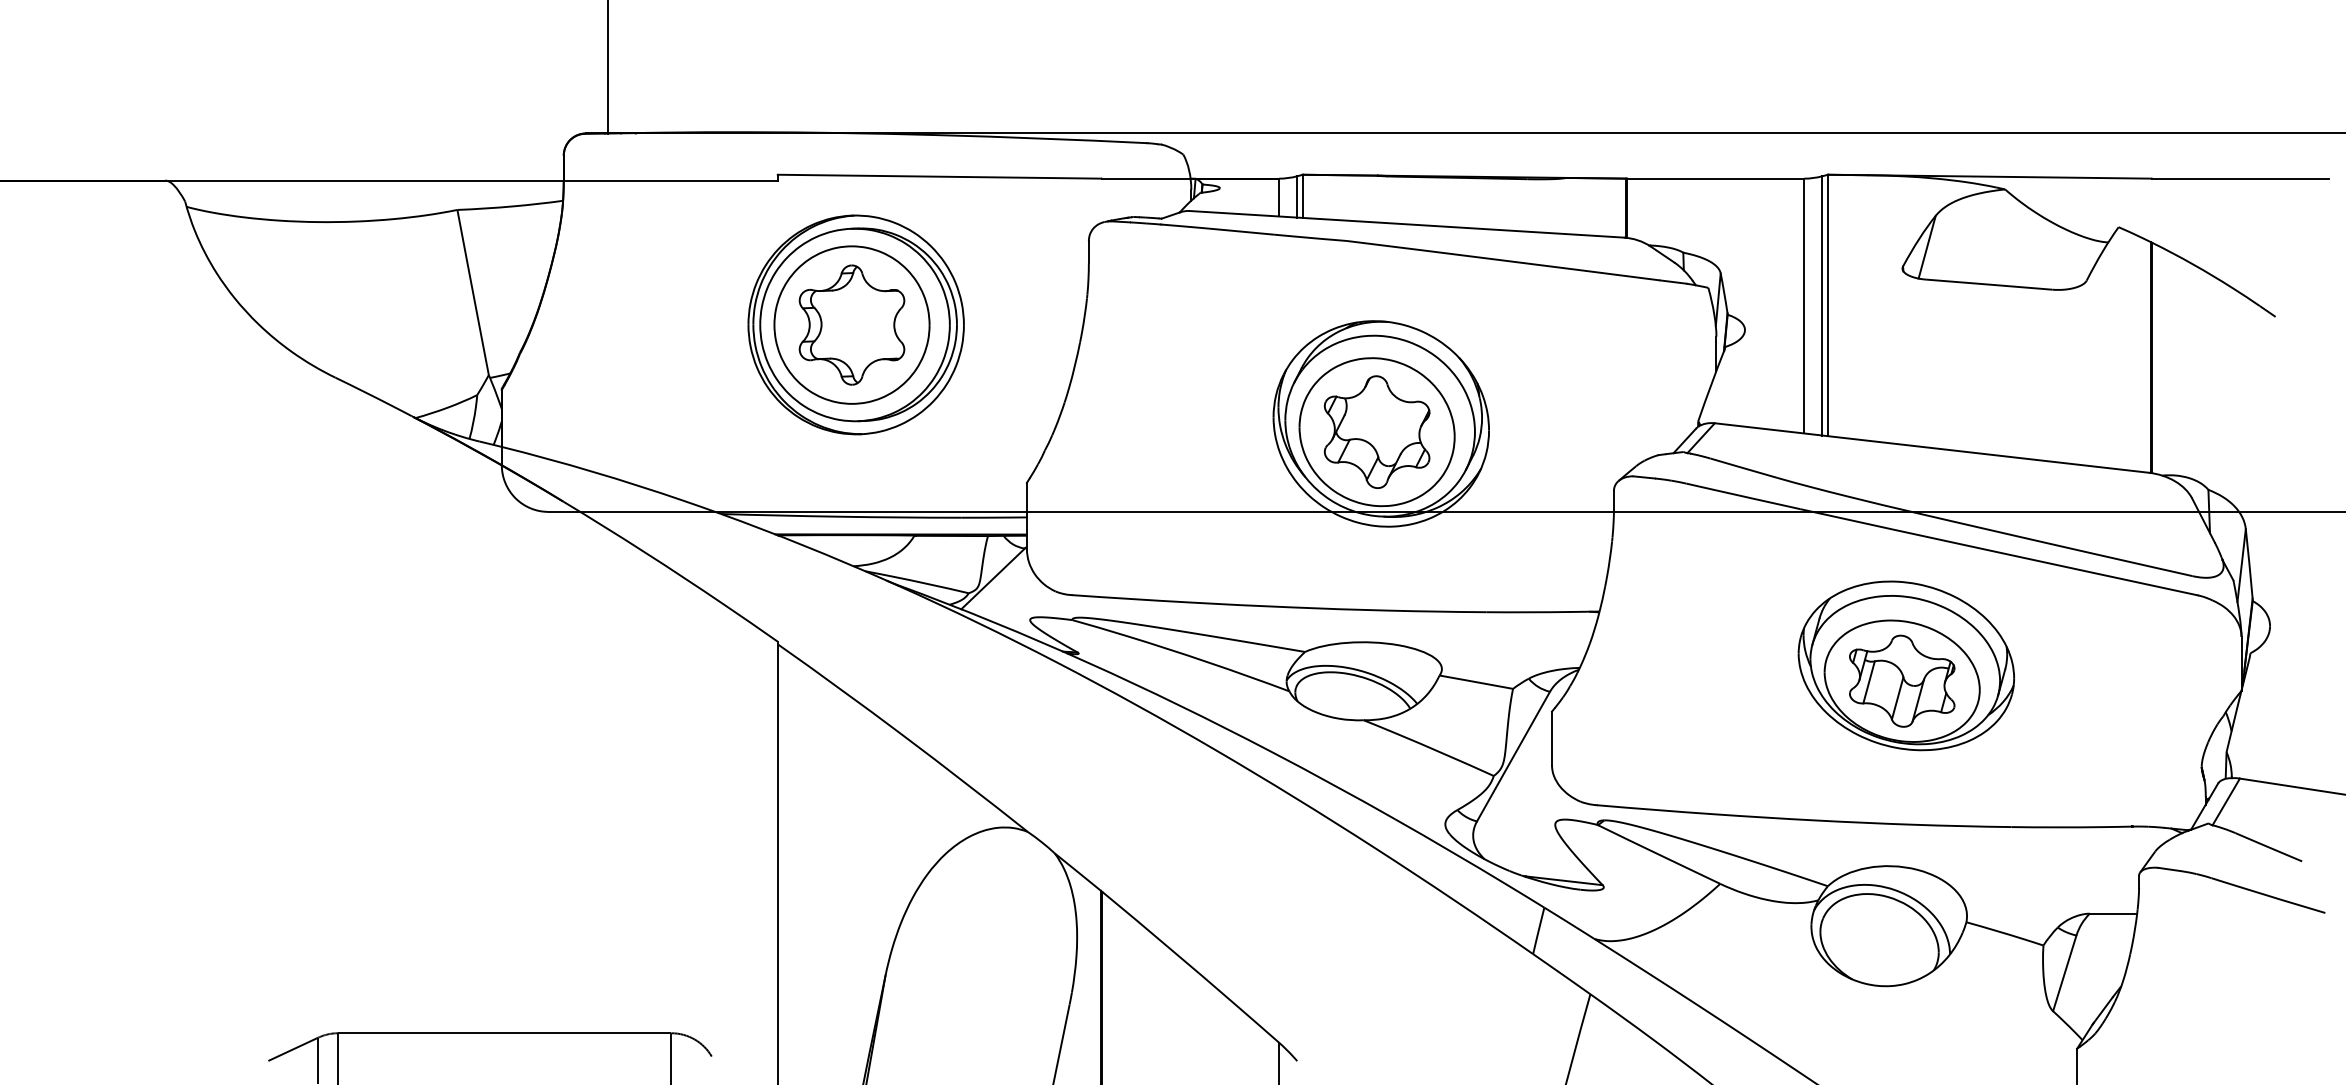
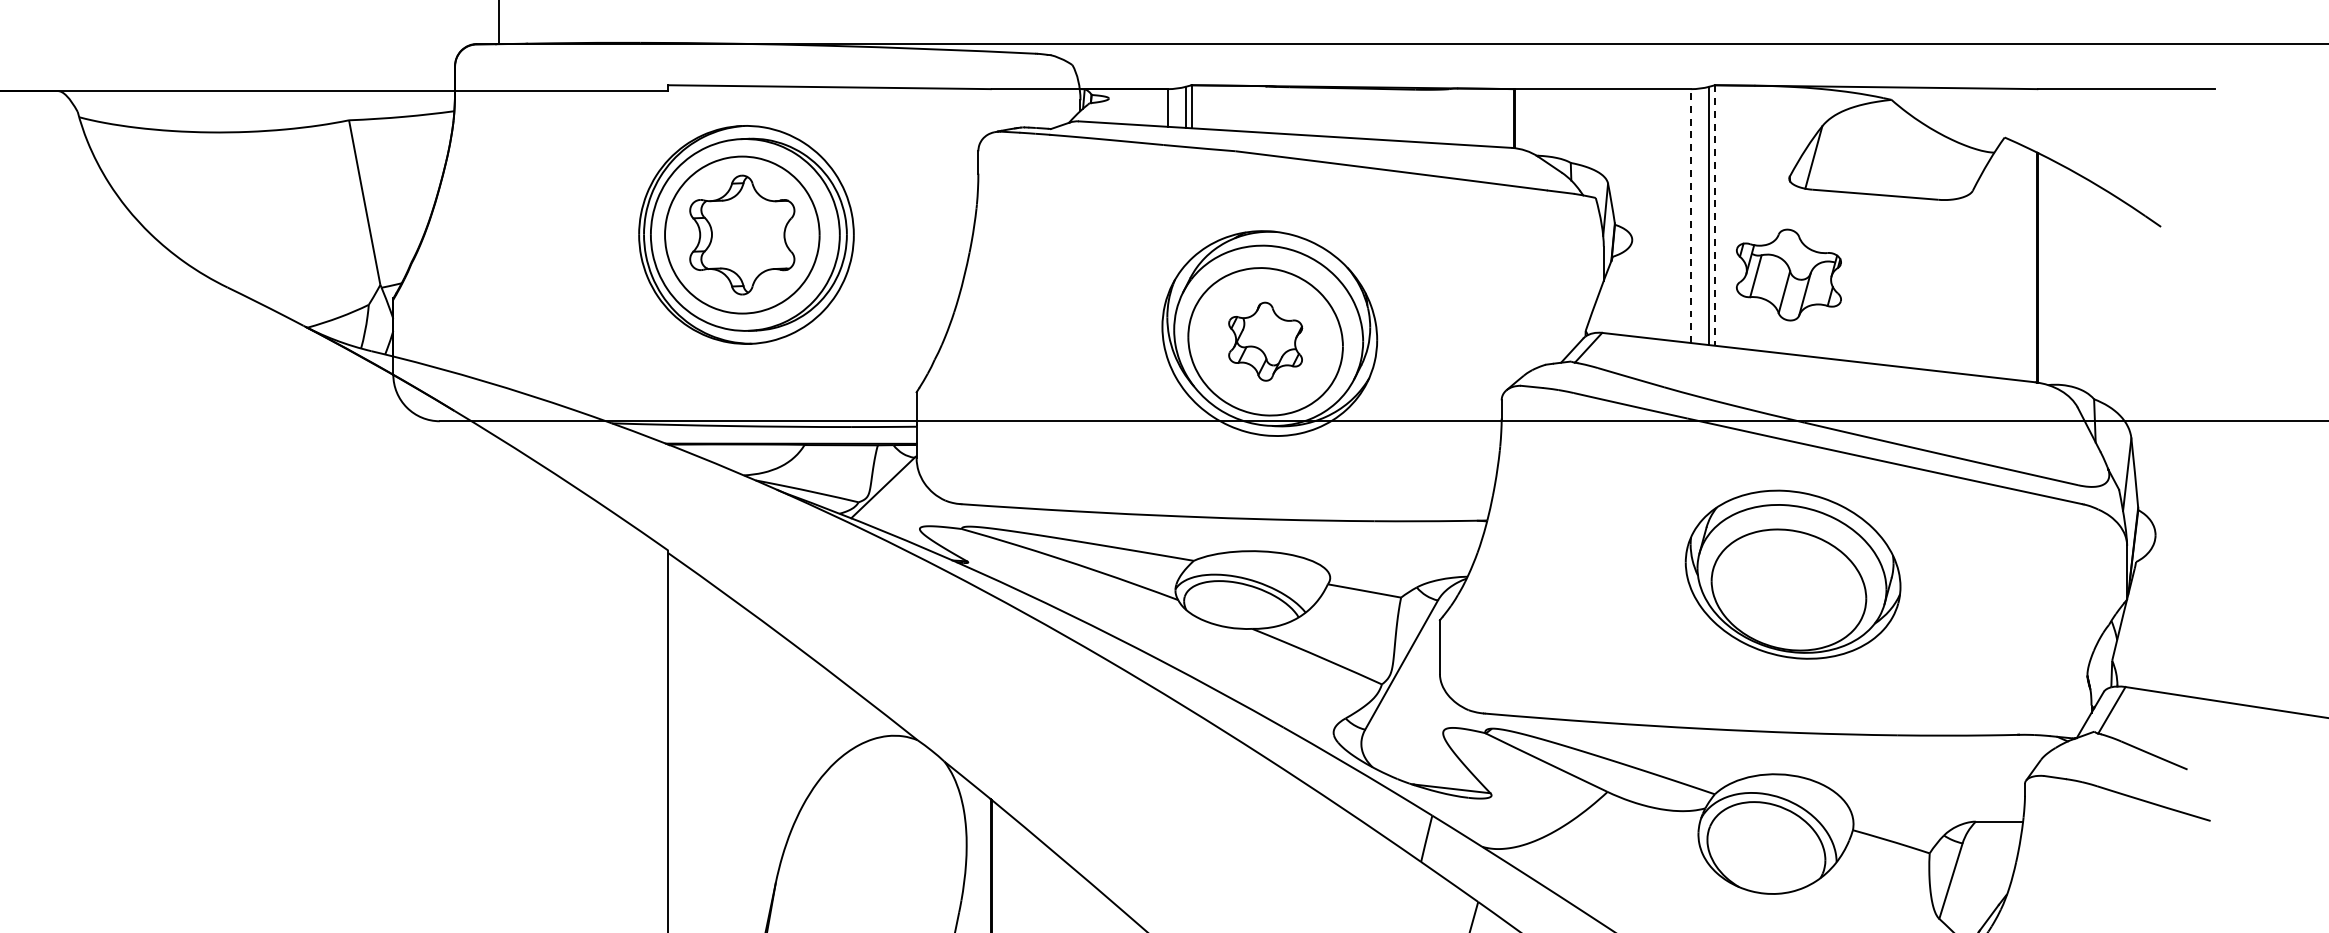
line: (1804, 305) -> (1691, 215), solid -> dashed
line: (1827, 305) -> (1714, 215), solid -> dashed
part: (1376, 431) -> (1265, 341), size x0.7
part: (1902, 680) -> (1789, 274), moved

